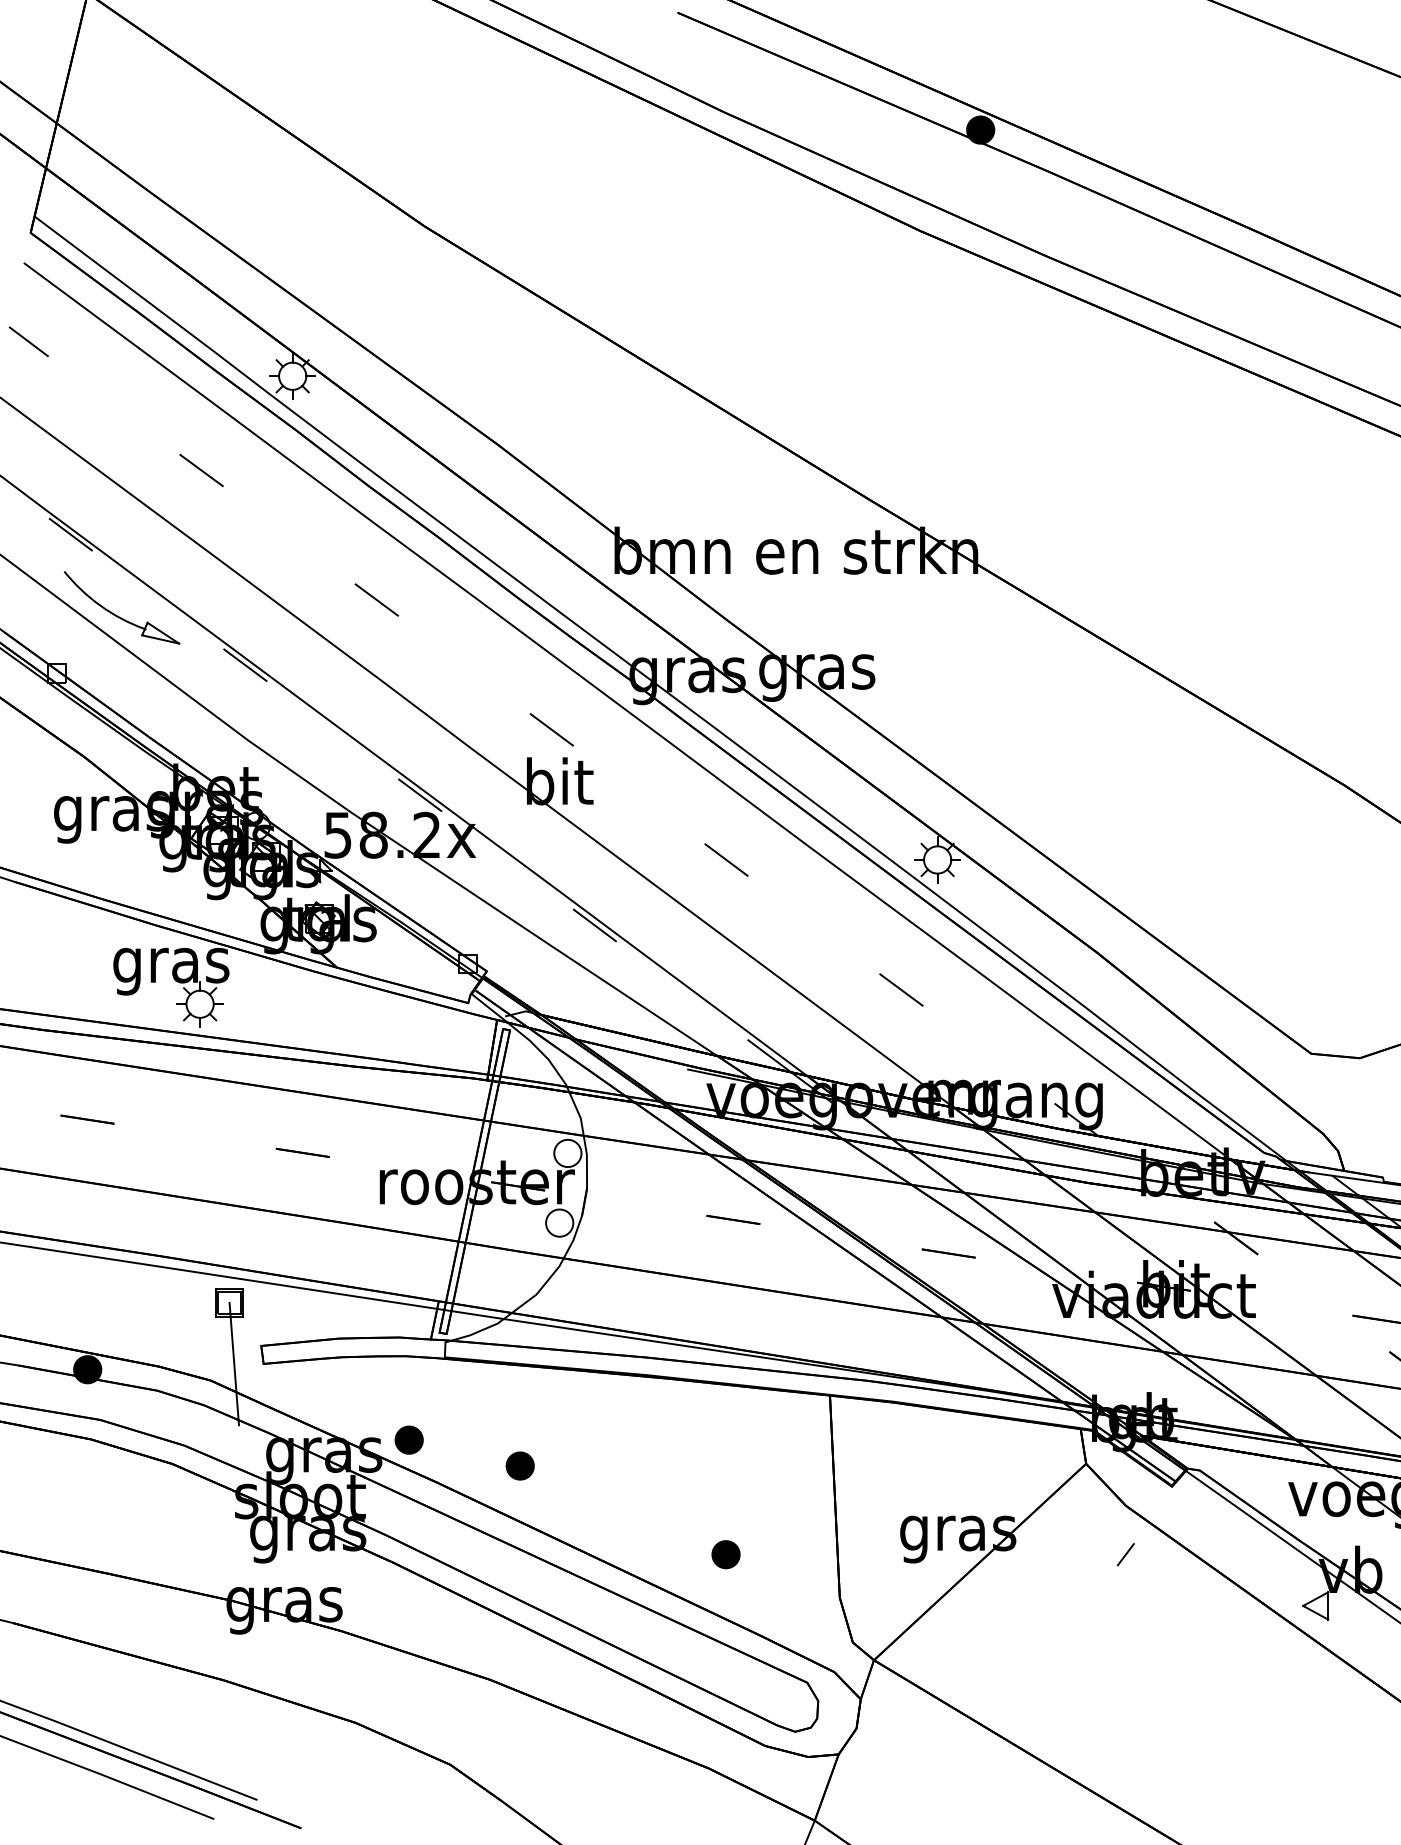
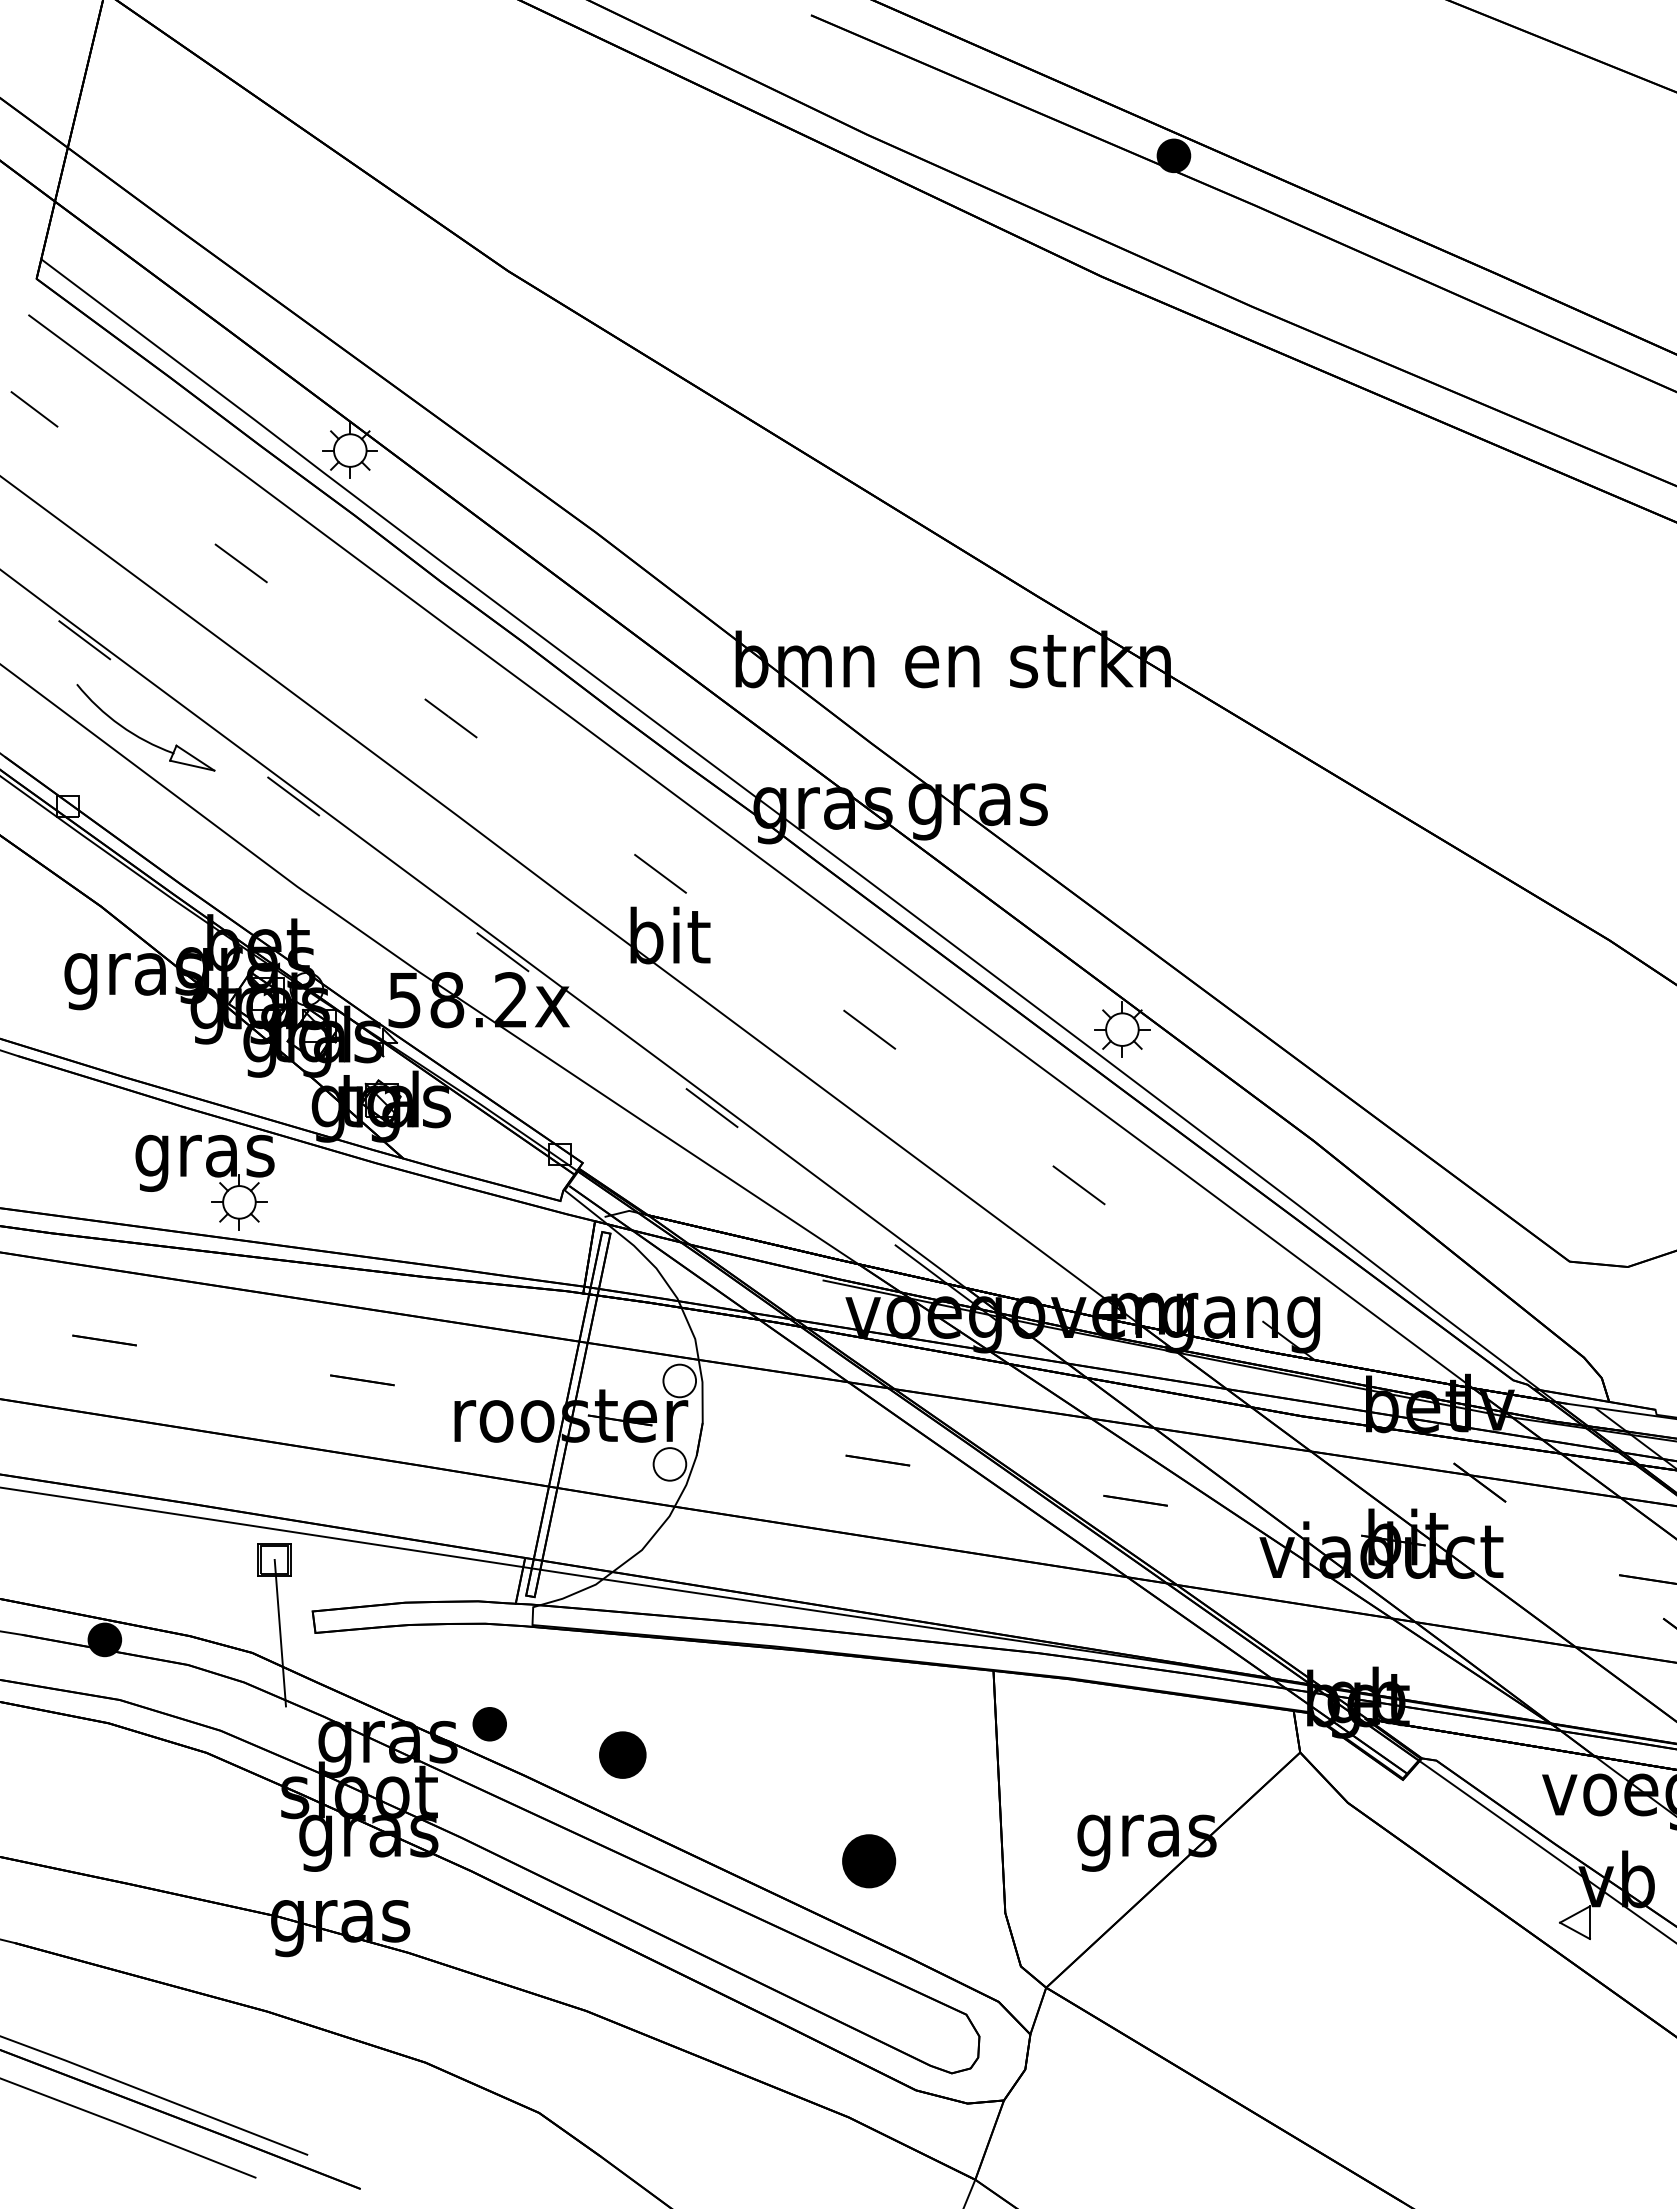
part: (520, 1466) -> (622, 1755), size x1.4
line: (1125, 1553) -> (1347, 1860), removed
part: (725, 1554) -> (868, 1861), size x1.6

